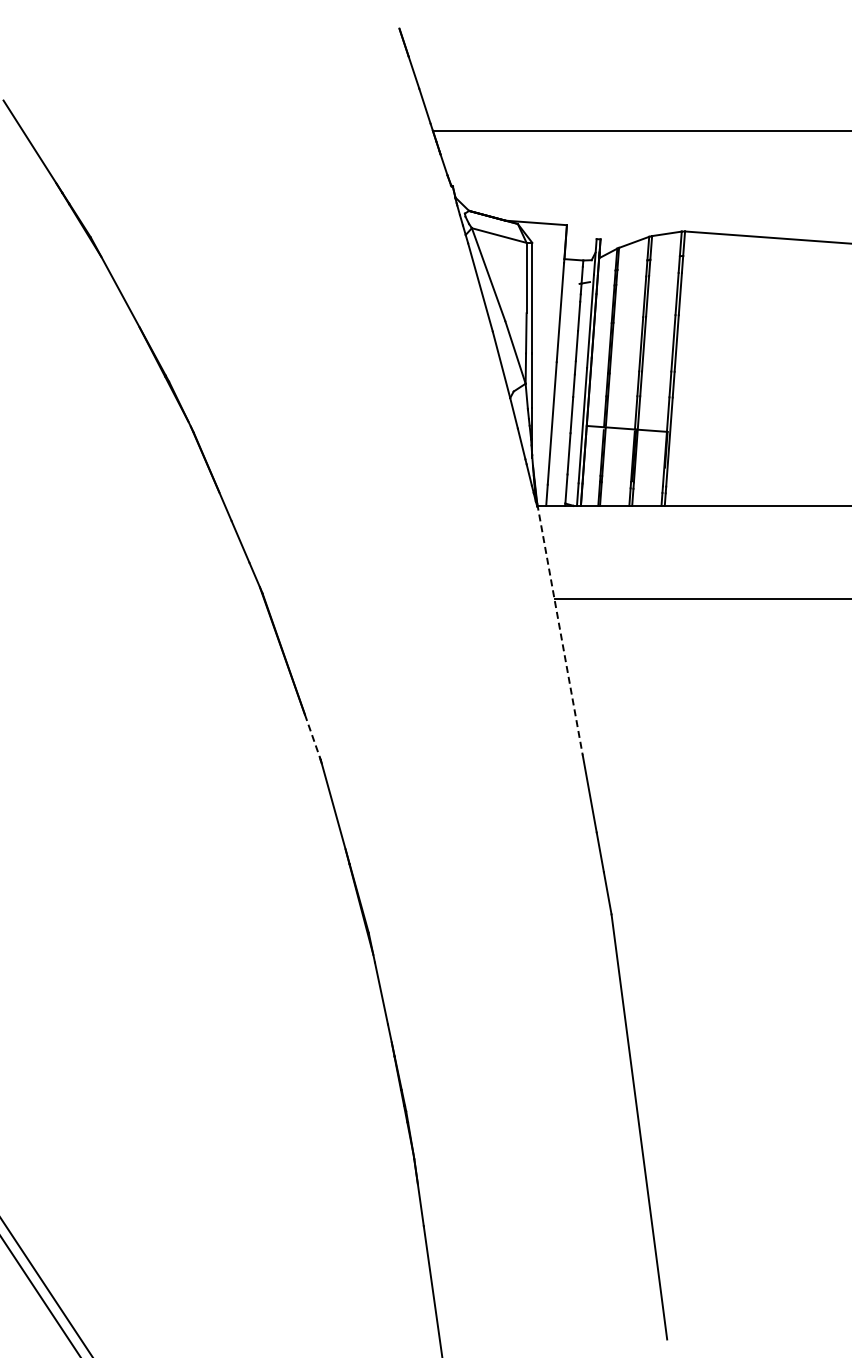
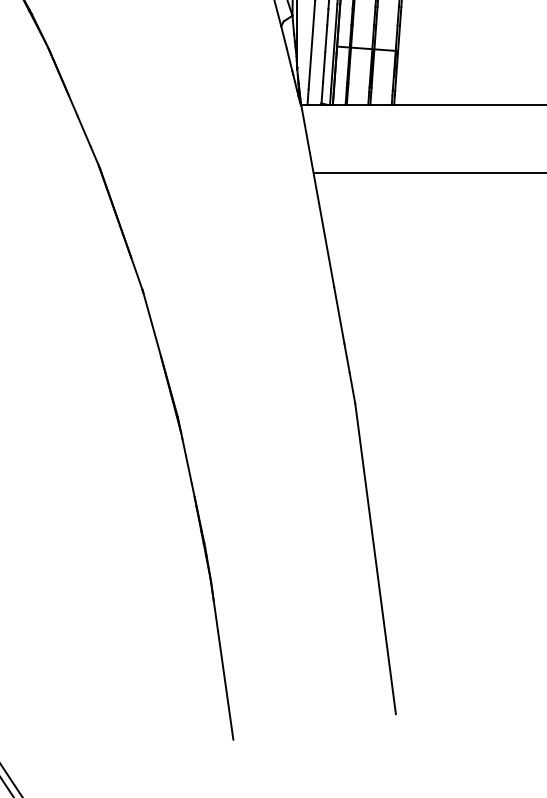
line: (560, 629) -> (317, 195), dashed -> solid
line: (313, 737) -> (137, 274), dashed -> solid

